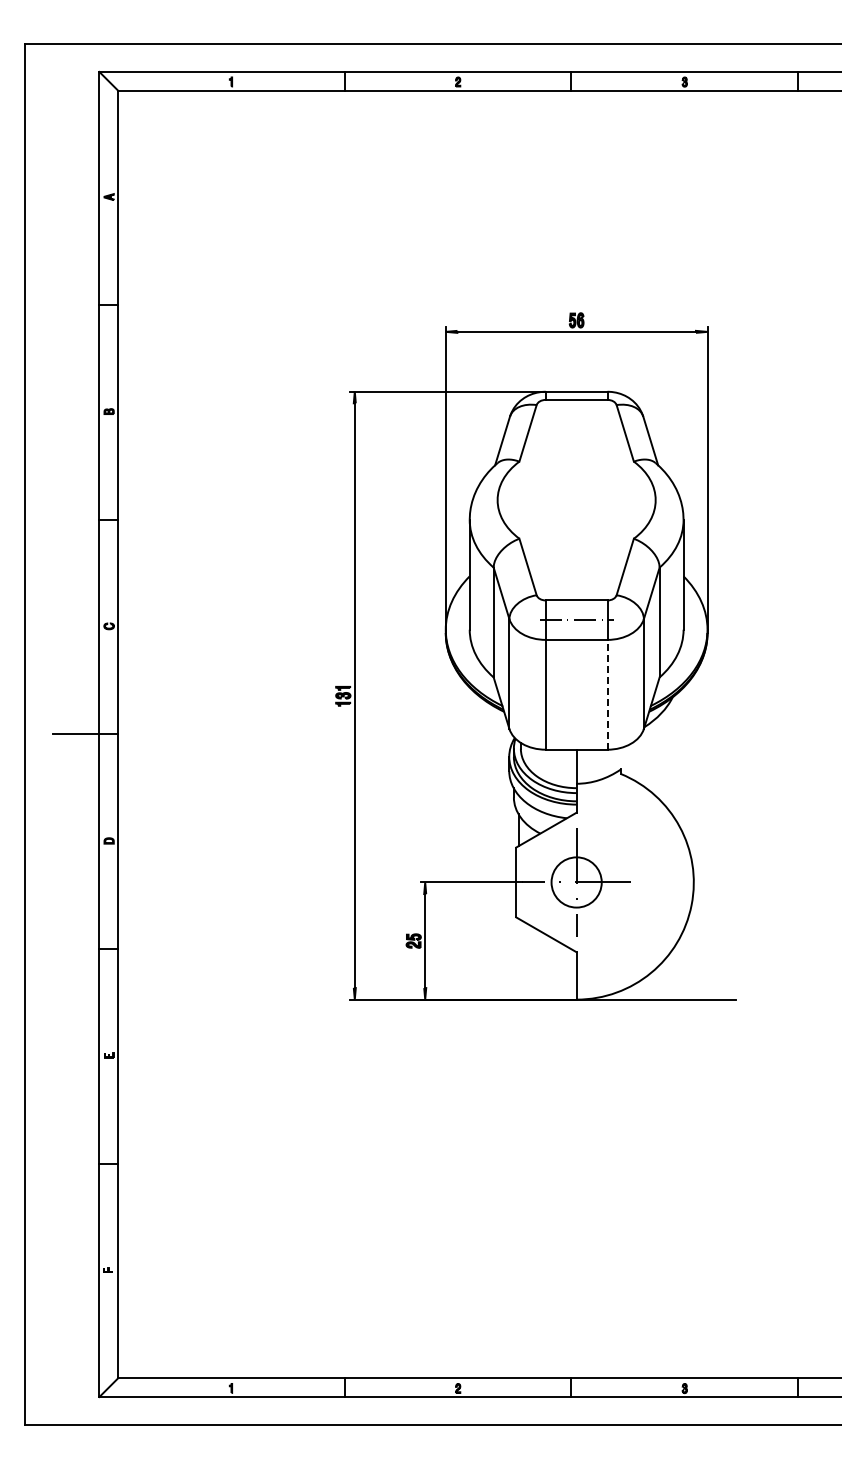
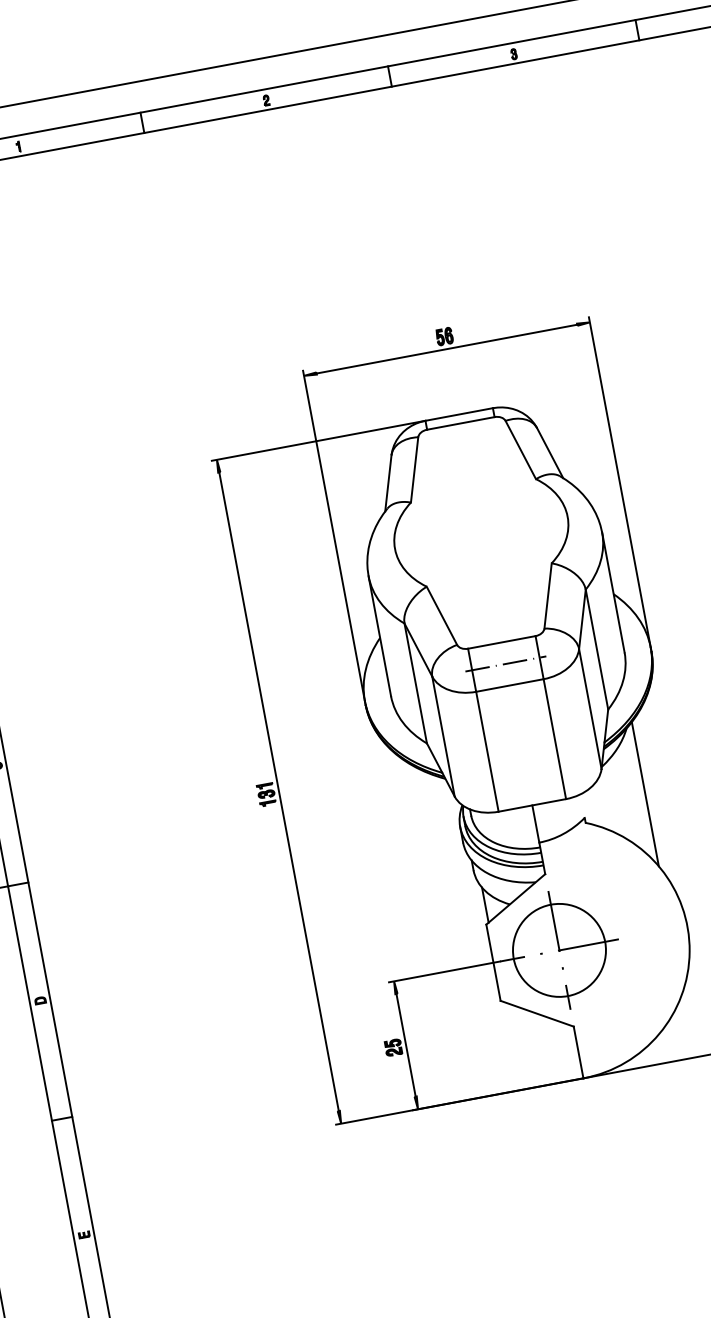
line: (607, 694) -> (554, 738), dashed -> solid
line: (678, 758) -> (645, 794), added
circle: (576, 882) -> (559, 950), size x1.67

